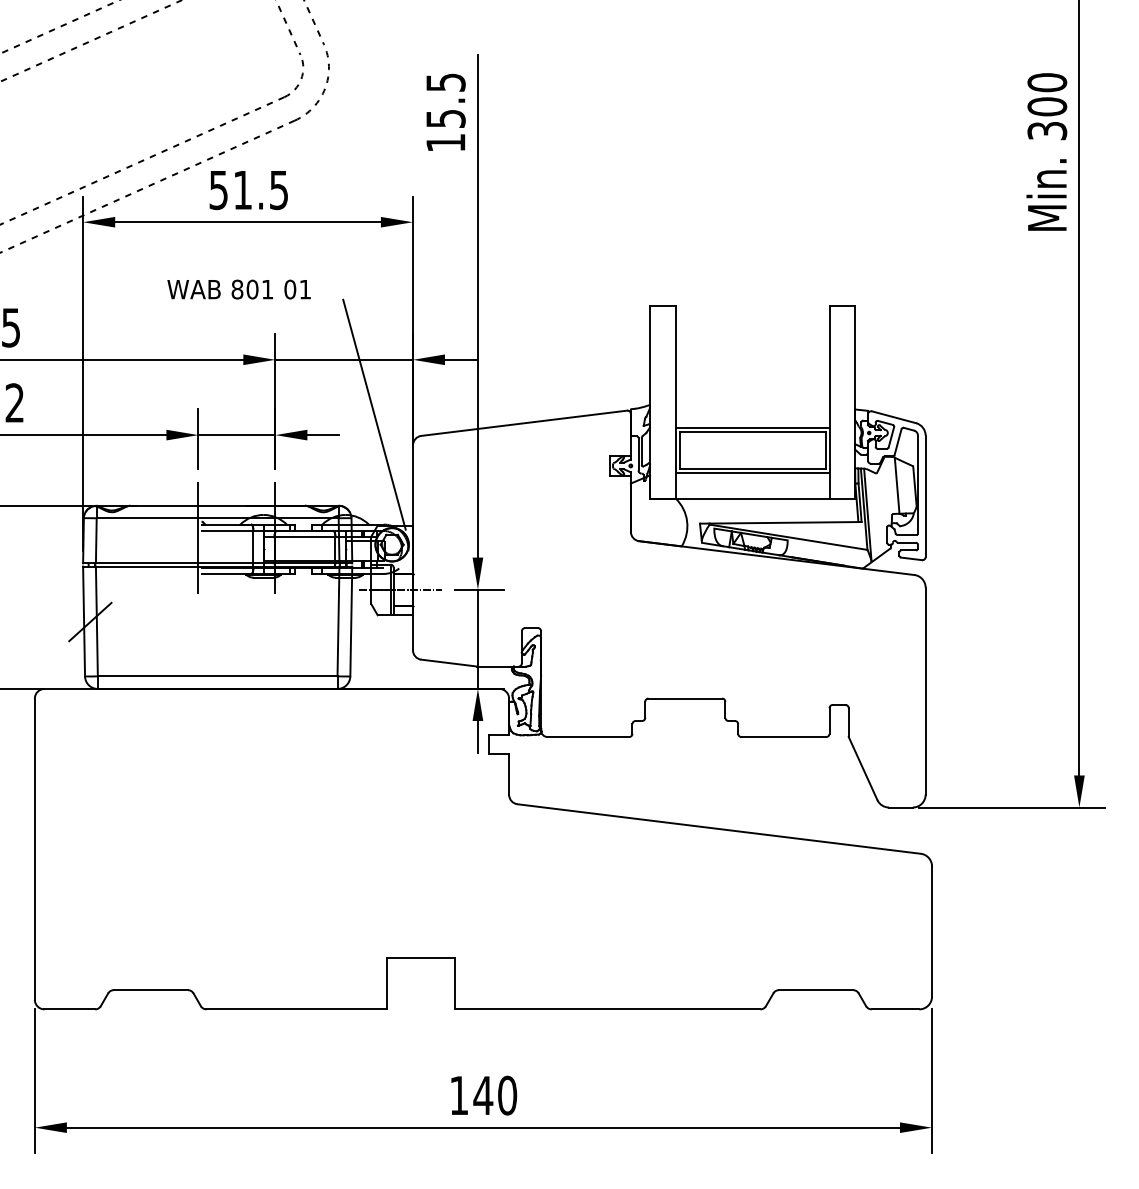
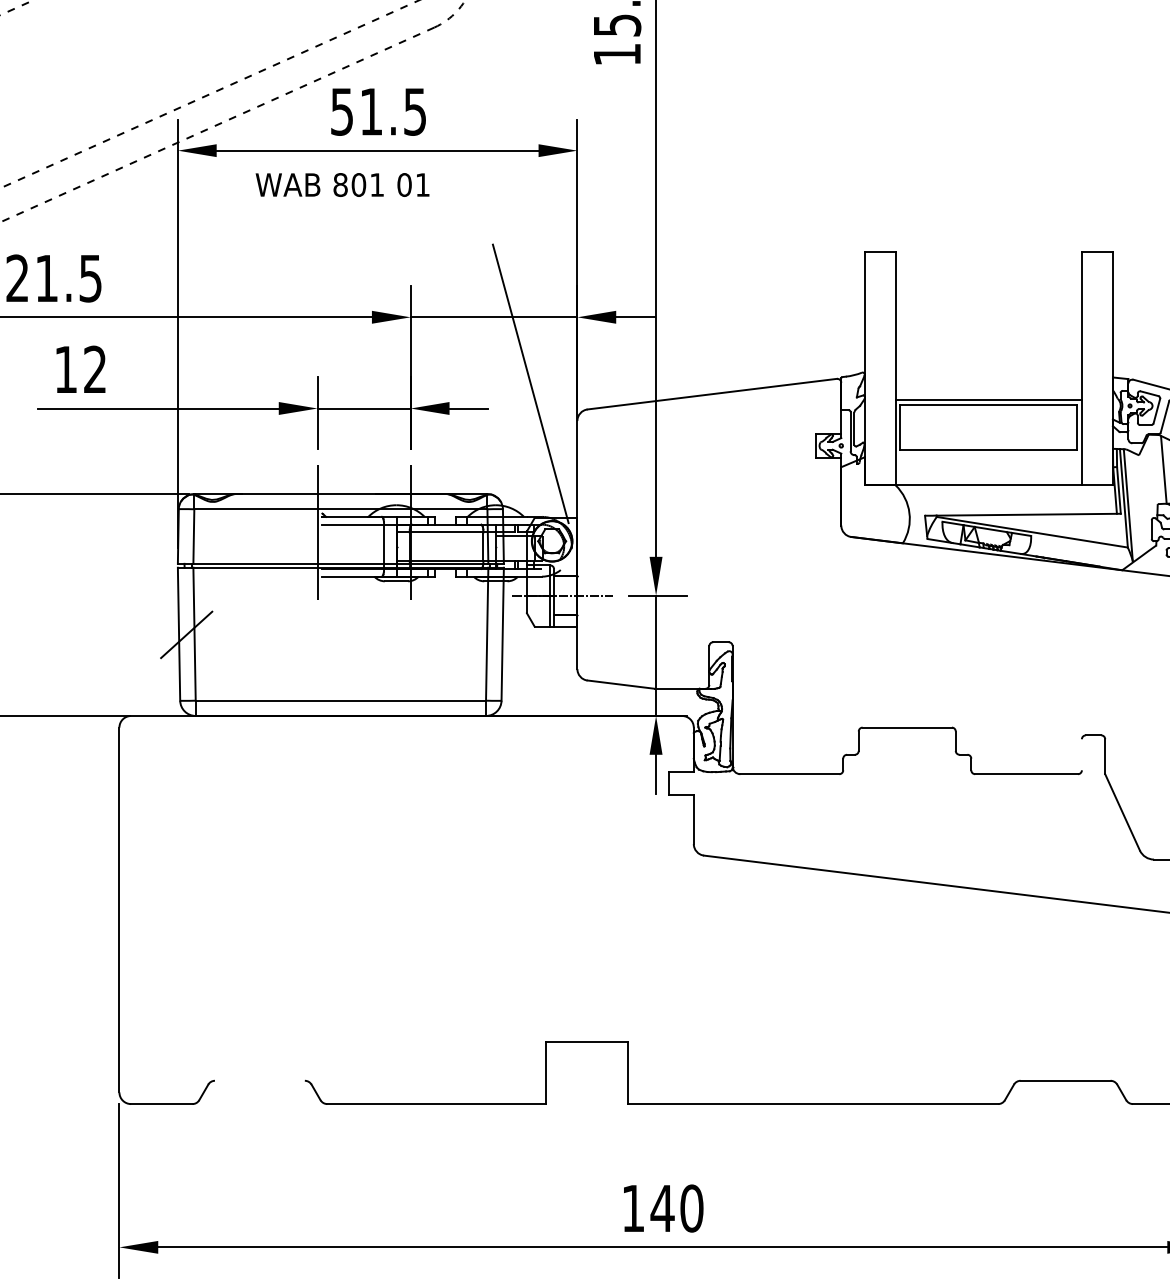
text: (238, 289) -> (341, 184), moved
line: (752, 472) -> (988, 453), removed
line: (829, 720) -> (1081, 754), removed
line: (150, 990) -> (259, 1081), removed

